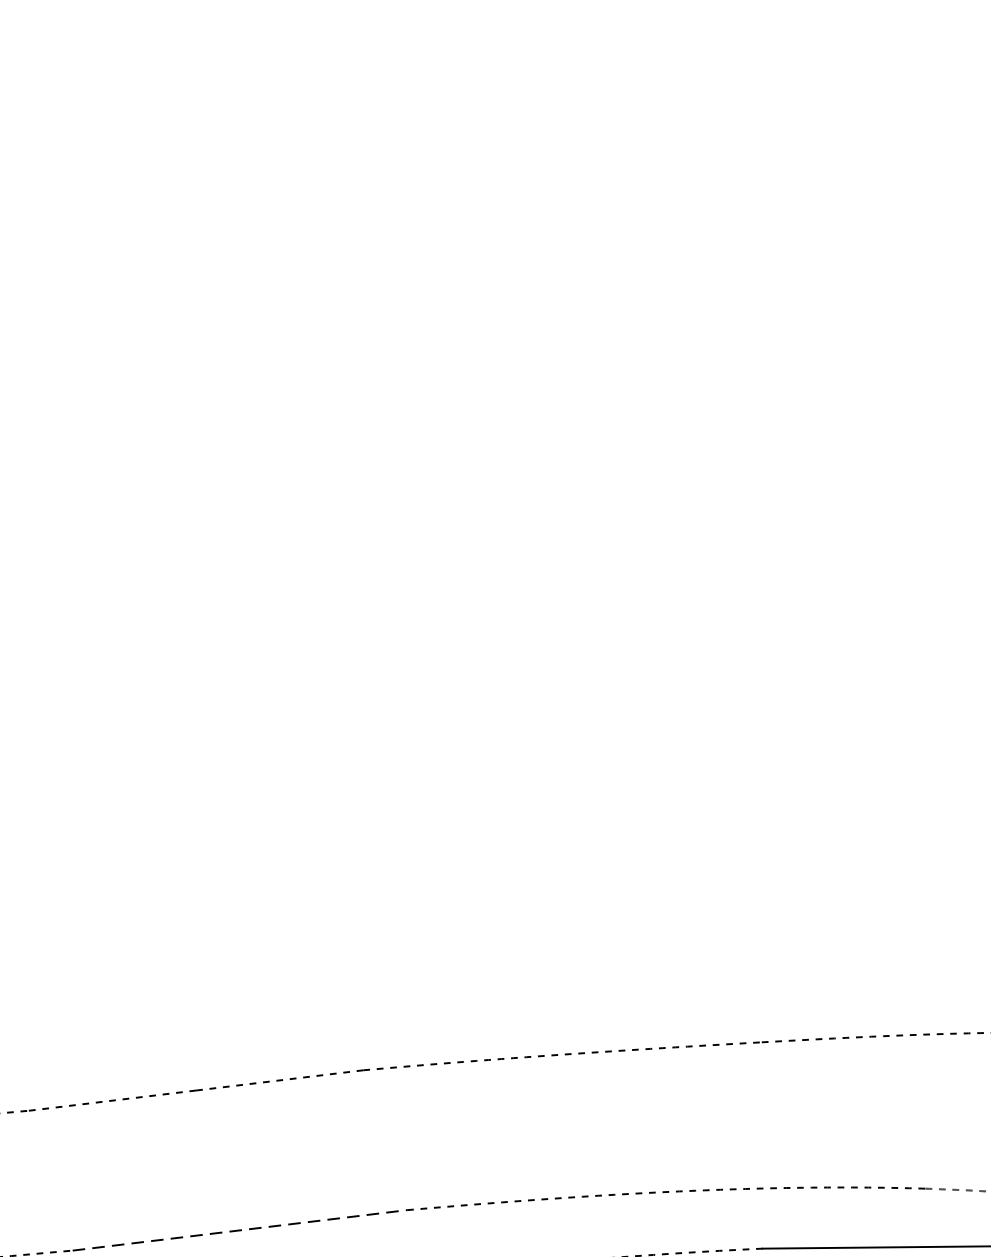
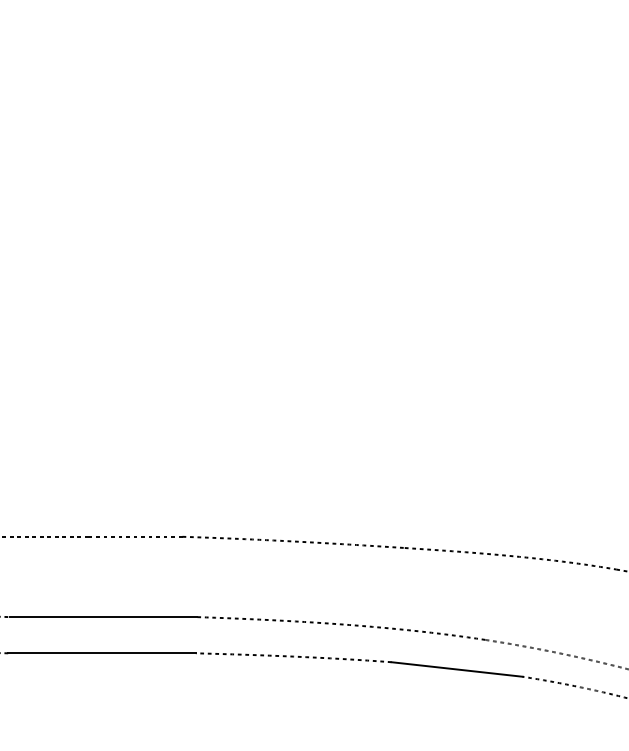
line: (239, 1231) -> (103, 617), dashed -> solid

